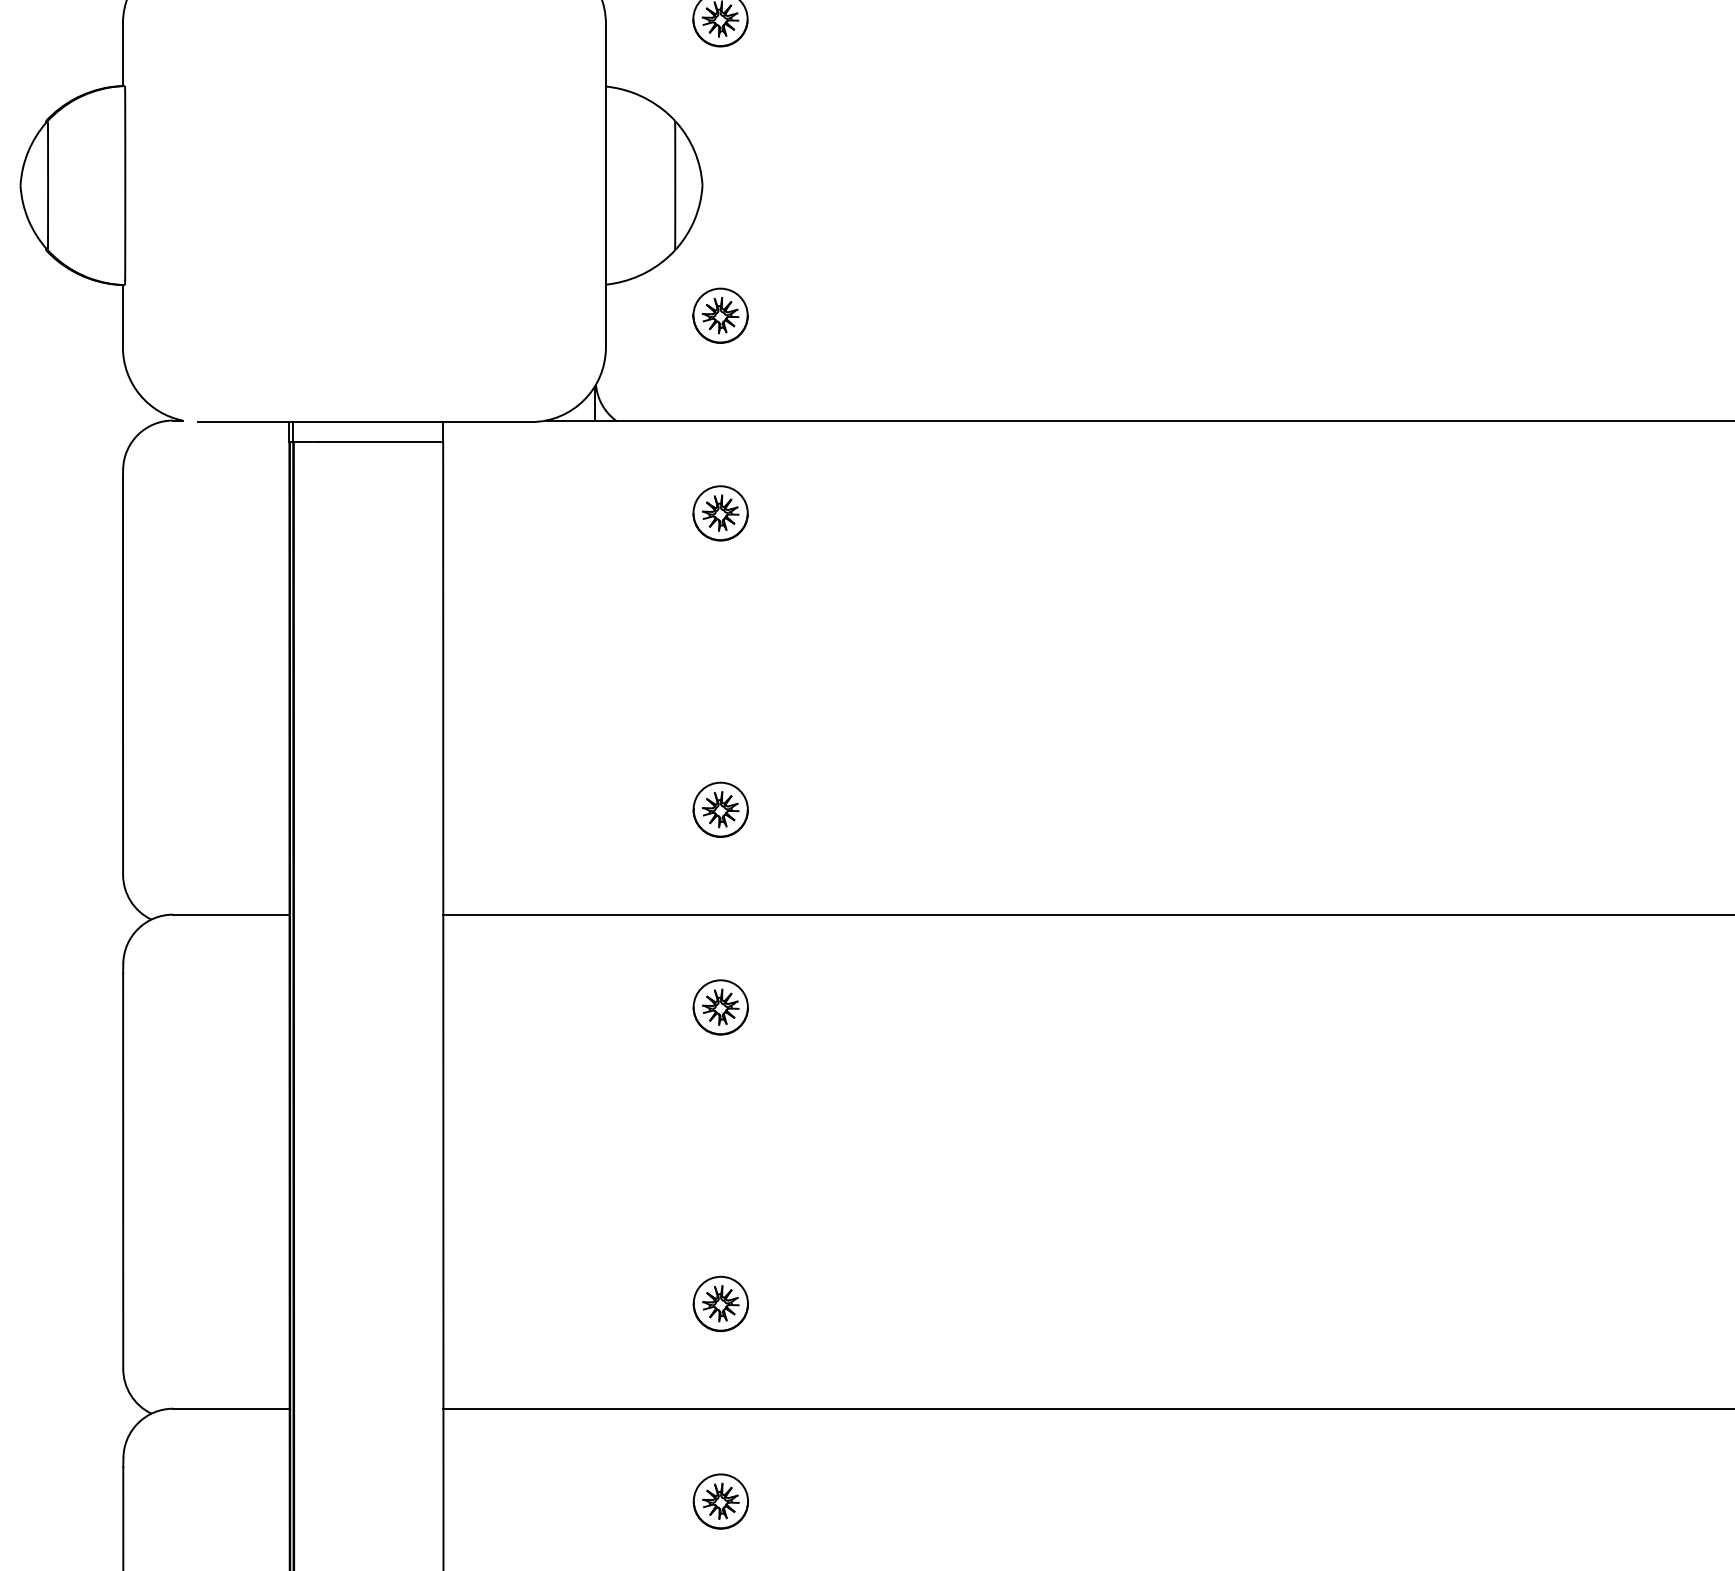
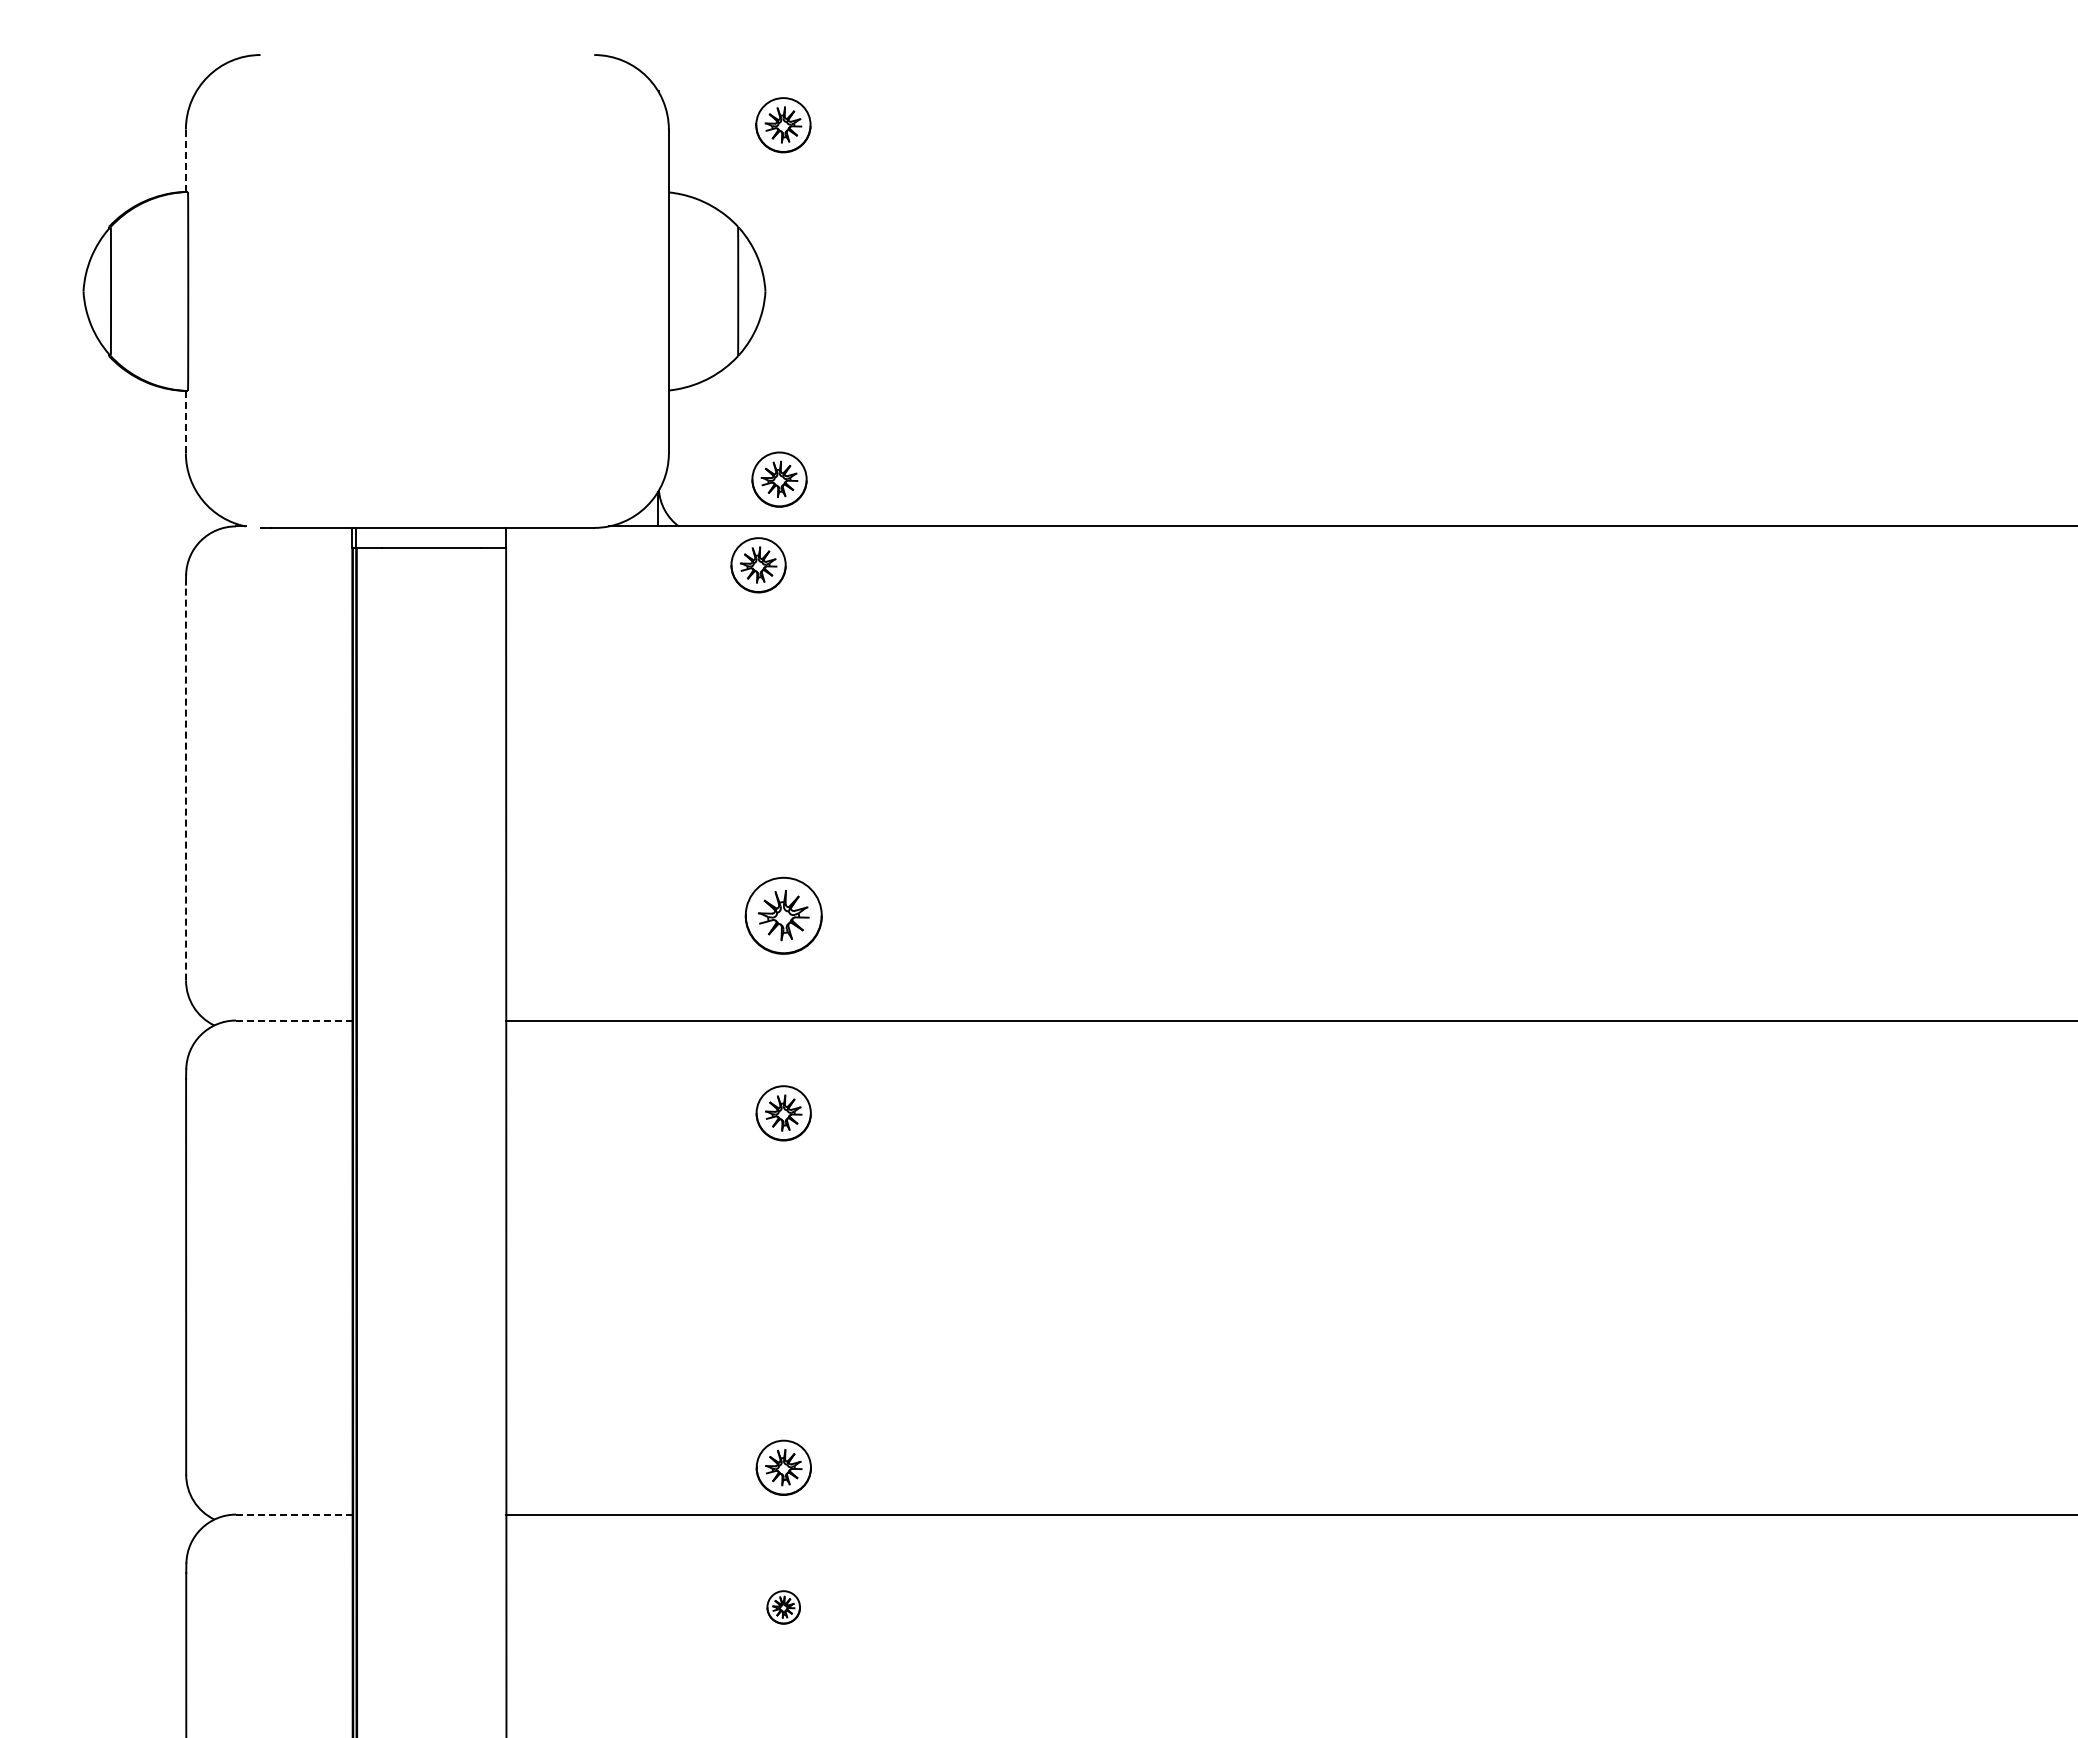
line: (122, 55) -> (185, 161), solid -> dashed
part: (720, 315) -> (779, 479), moved
line: (122, 316) -> (185, 422), solid -> dashed
part: (720, 513) -> (758, 565), moved
line: (123, 676) -> (186, 782), solid -> dashed
part: (720, 809) -> (783, 915), size x1.4
line: (231, 914) -> (294, 1020), solid -> dashed
part: (720, 1303) -> (783, 1467), moved
line: (230, 1408) -> (293, 1514), solid -> dashed
part: (720, 1501) -> (783, 1607), size x0.6

